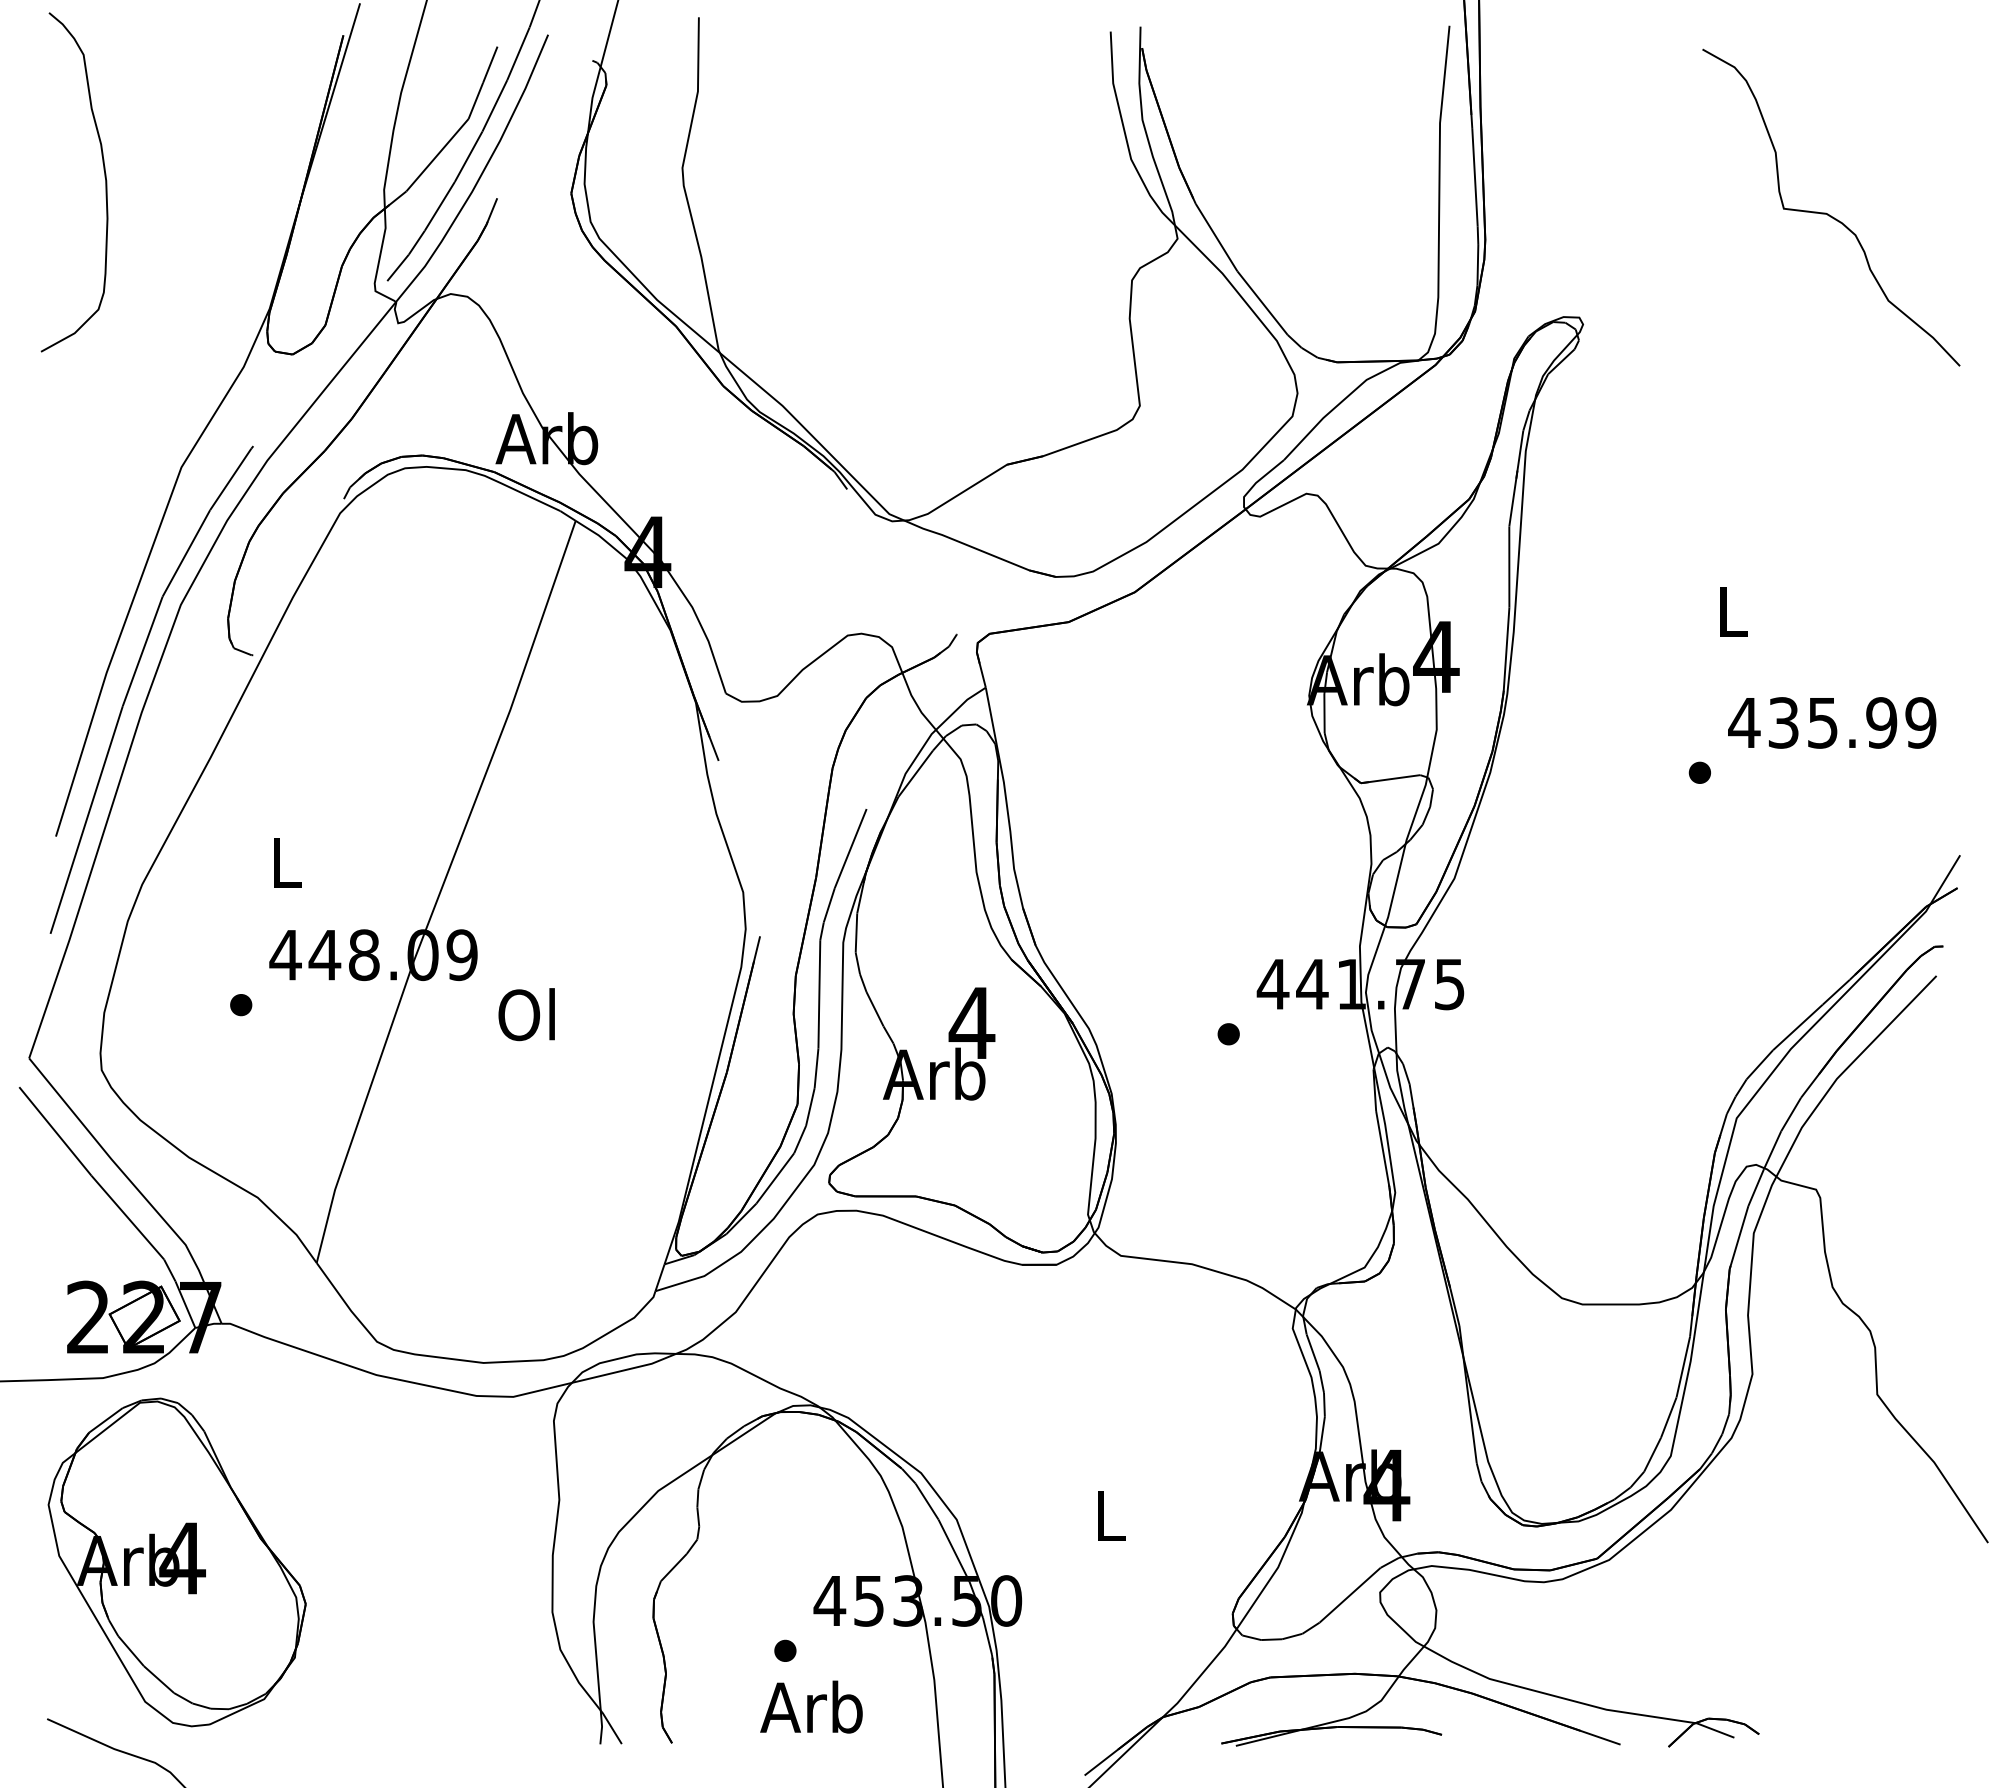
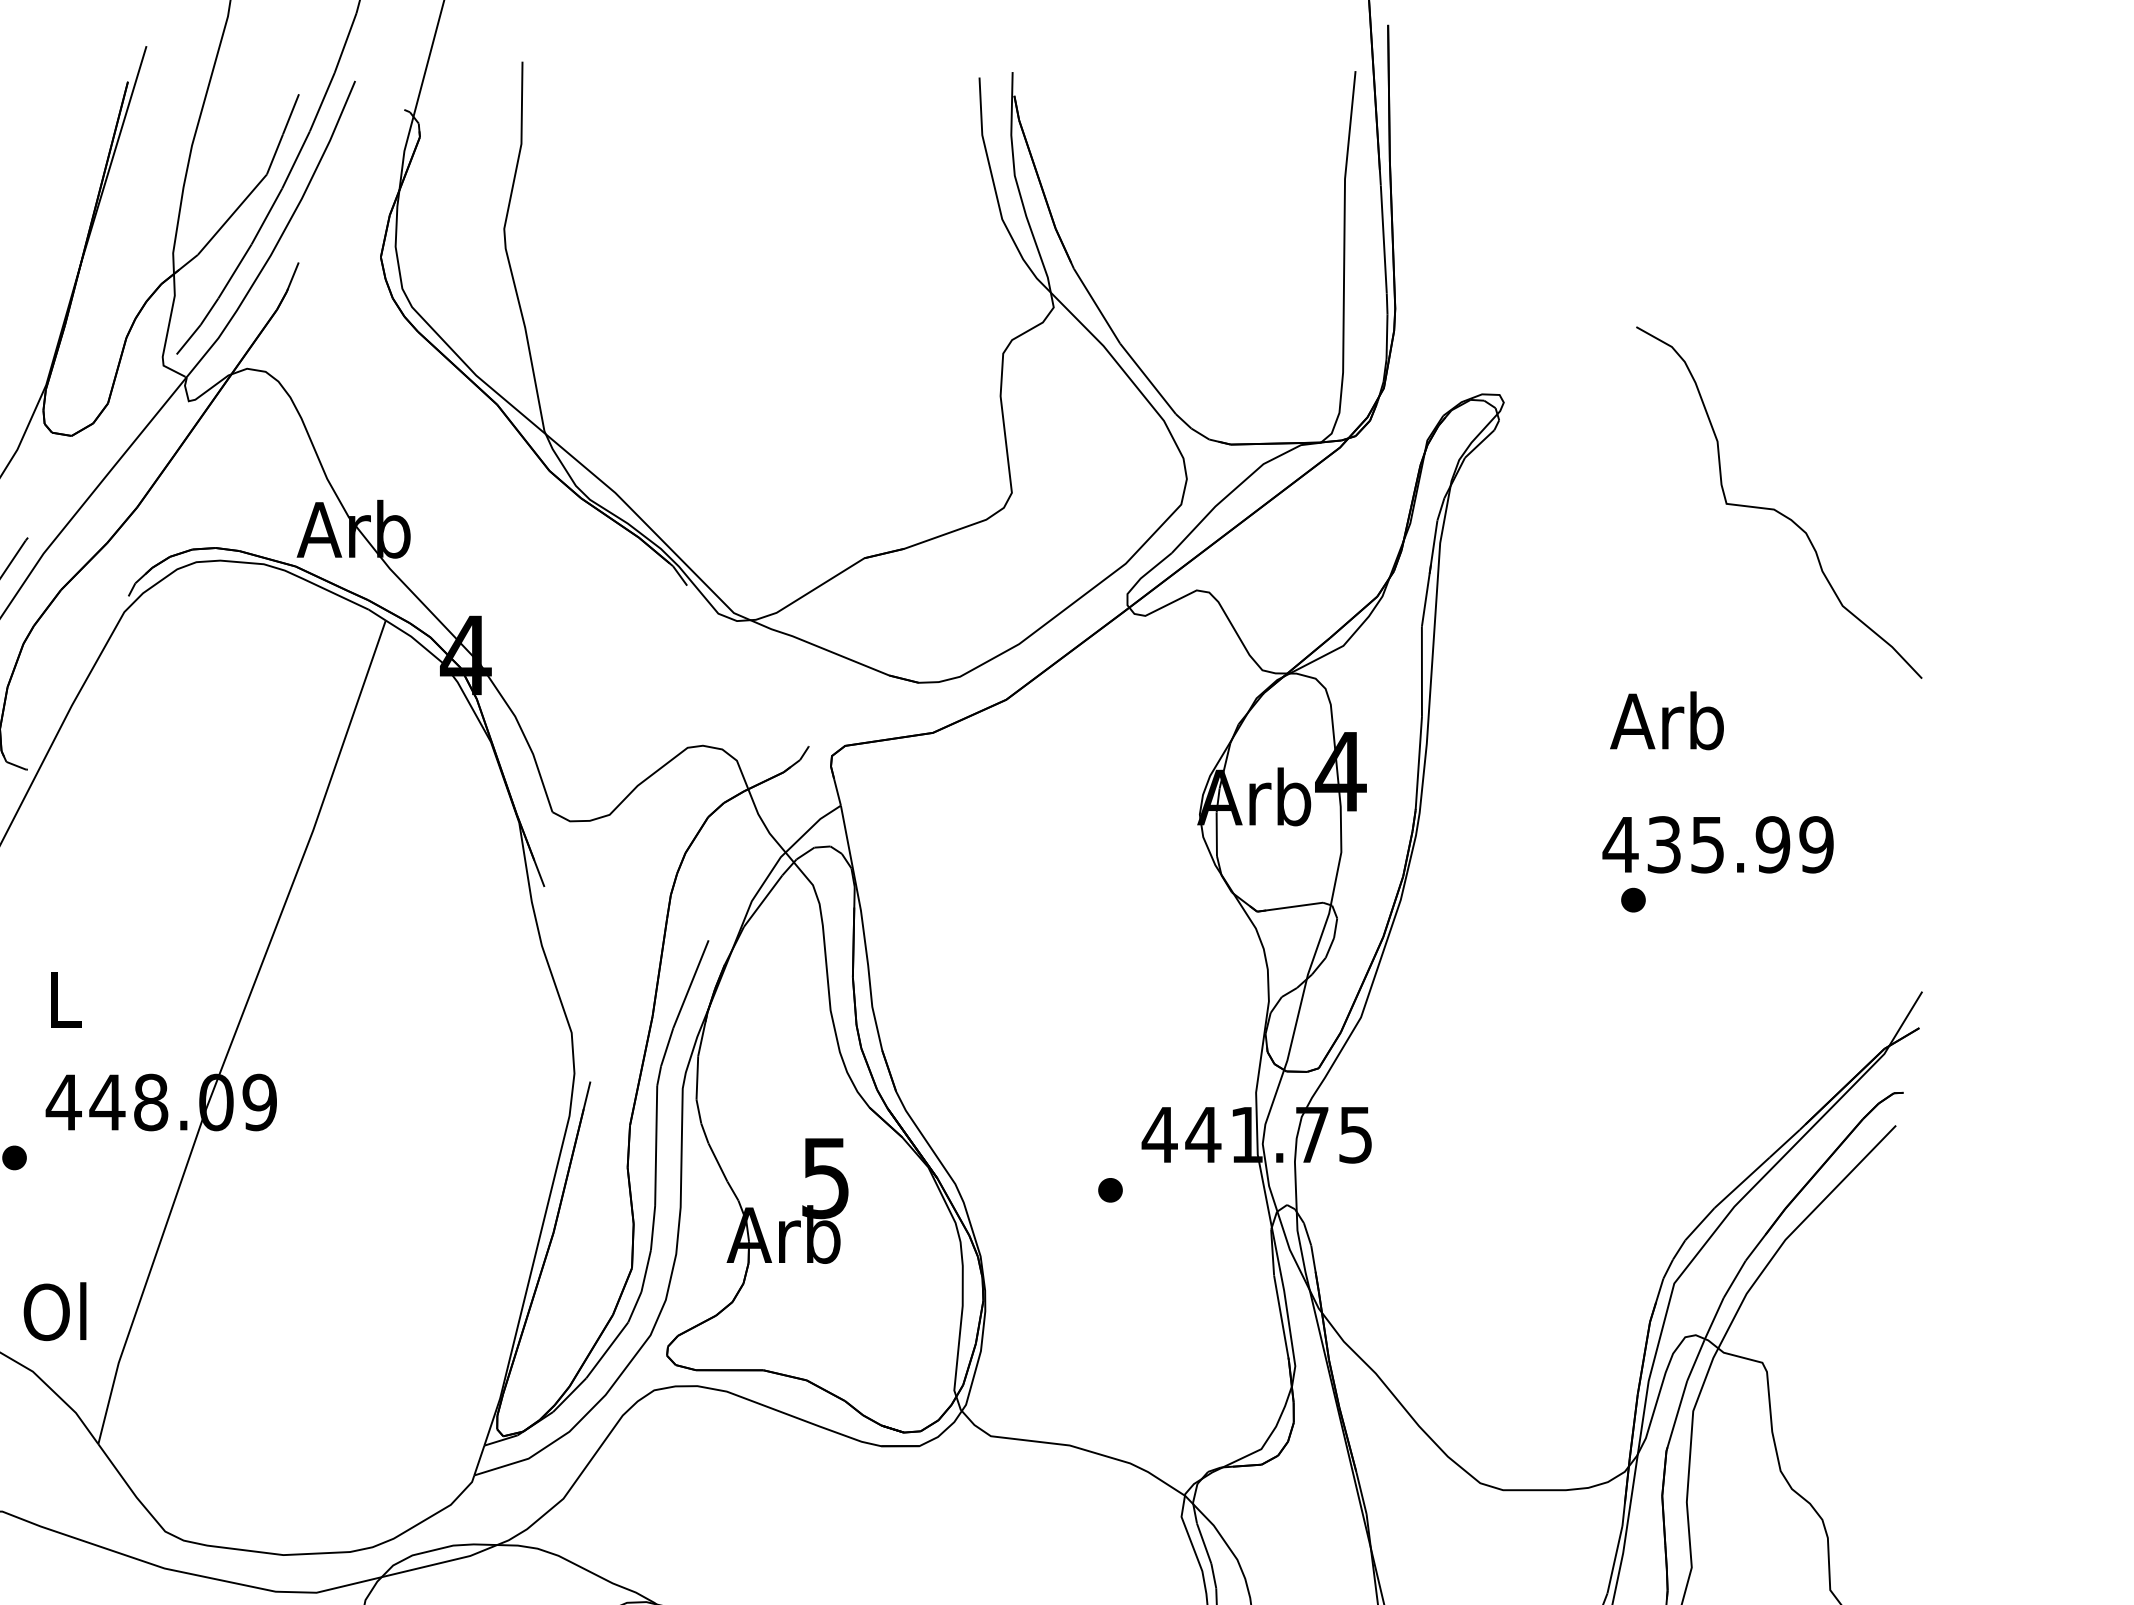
curve: (1828, 213) -> (1776, 509), moved
text: (1729, 610) -> (1666, 720), L -> Arb
text: (1832, 722) -> (1718, 844), moved
text: (526, 1014) -> (54, 1311), moved
text: (971, 1023) -> (825, 1178), 4 -> 5

